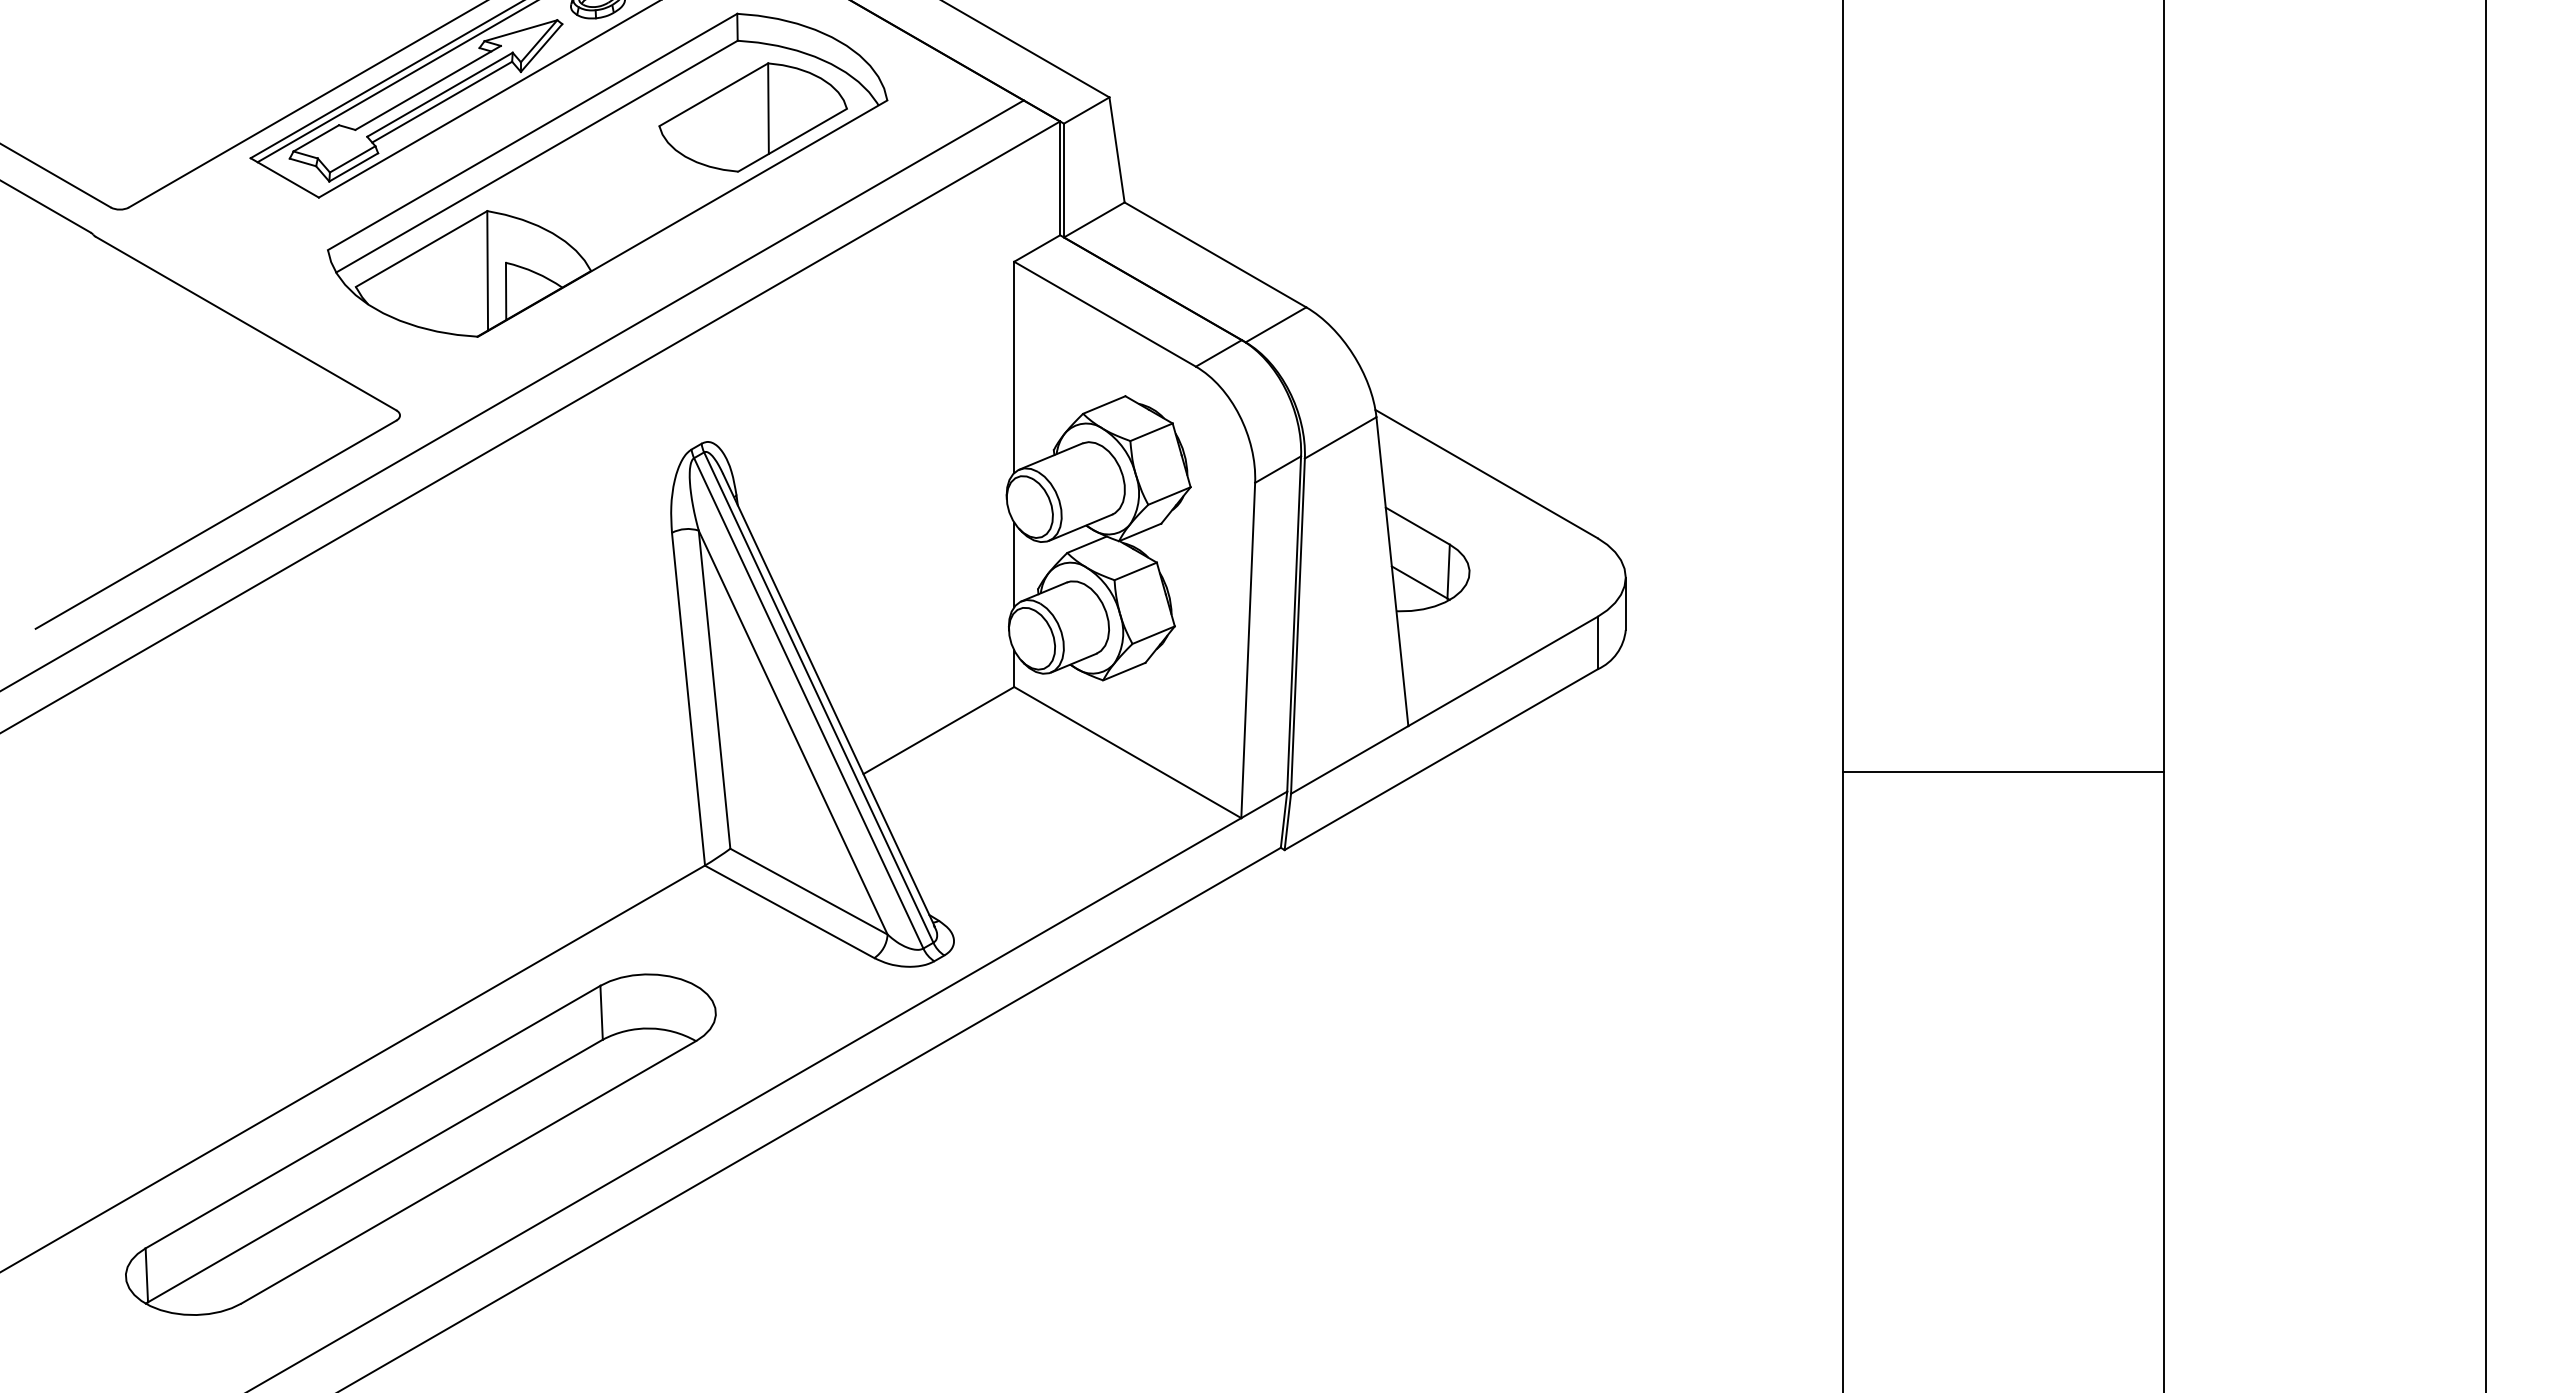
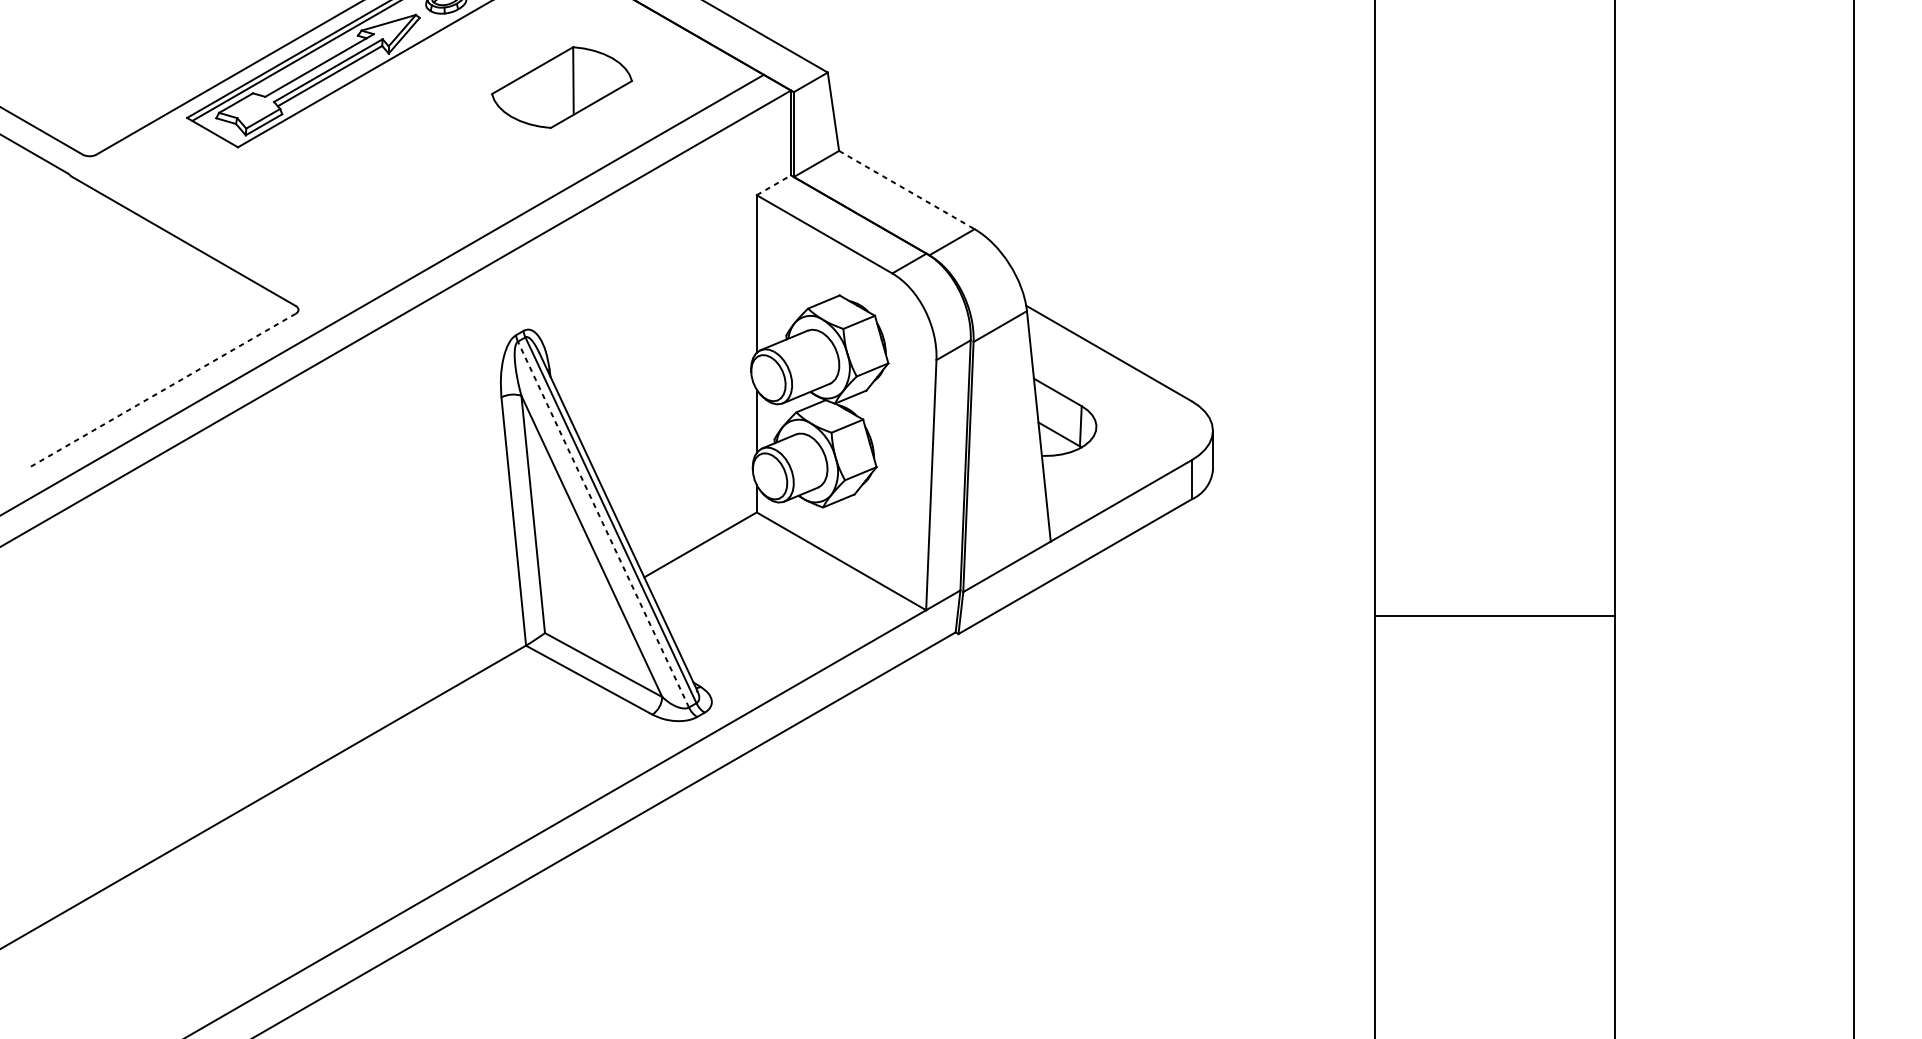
part: (607, 174) -> (453, 130), removed
line: (1037, 248) -> (774, 185), solid -> dashed
line: (1215, 254) -> (906, 189), solid -> dashed
line: (215, 525) -> (160, 391), solid -> dashed
line: (808, 703) -> (603, 524), solid -> dashed
line: (2003, 772) -> (1494, 615), moved
part: (420, 1144) -> (313, 853), removed

